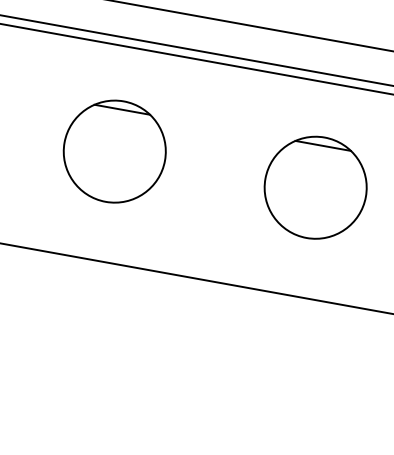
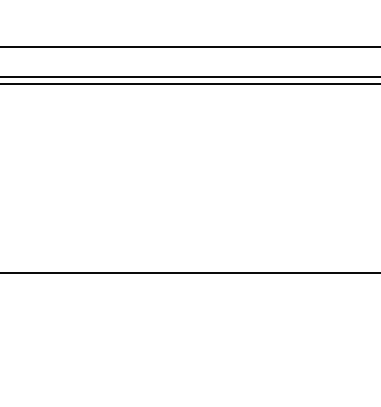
part: (114, 150) -> (99, 175), removed
part: (315, 186) -> (277, 175), removed

